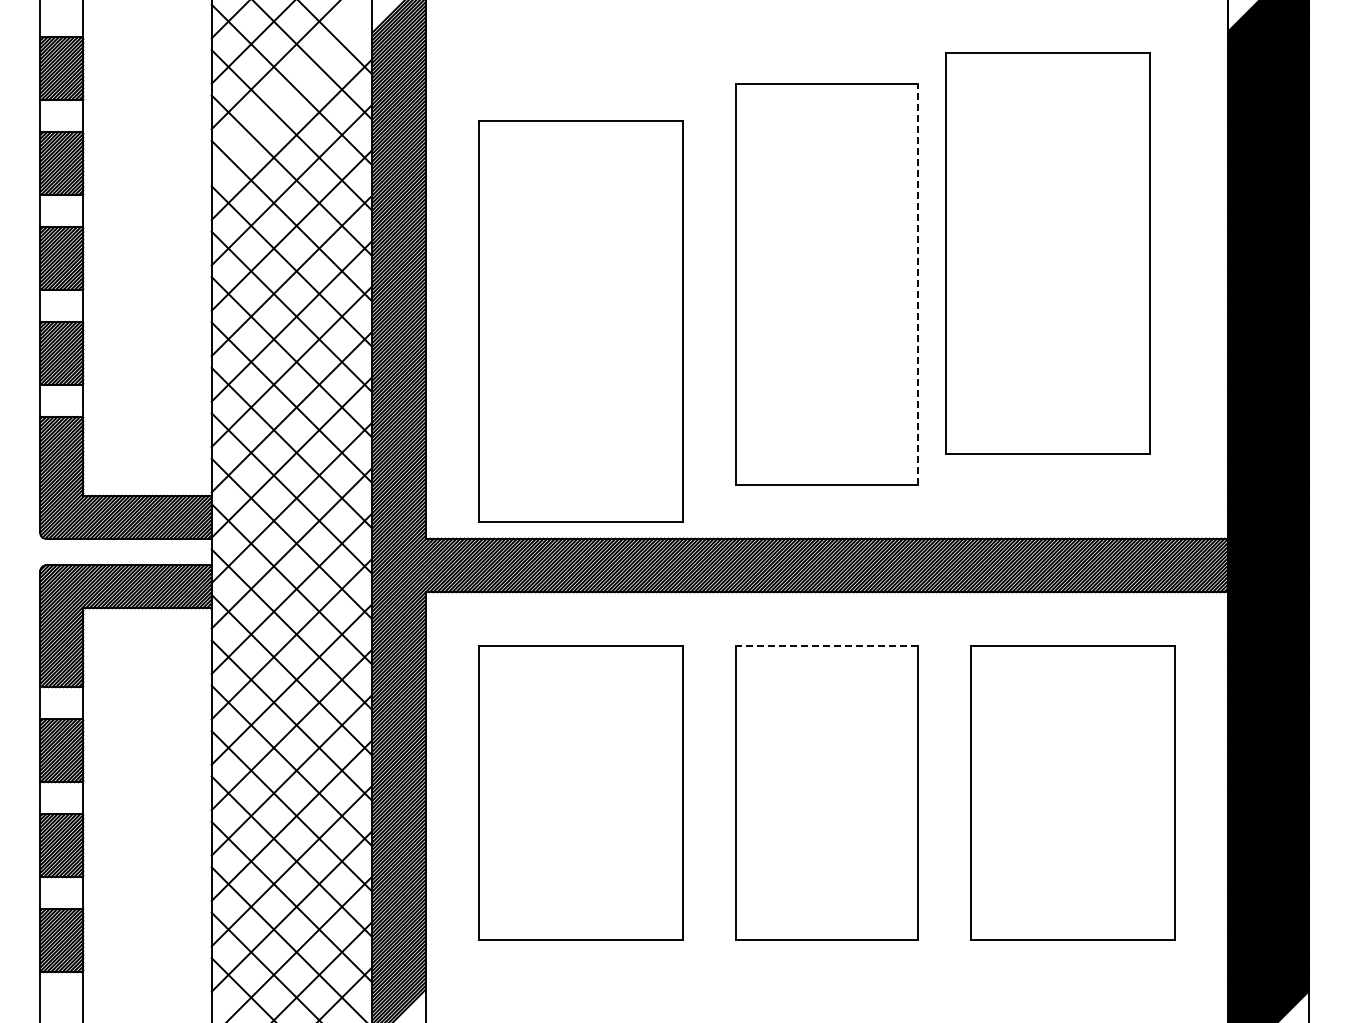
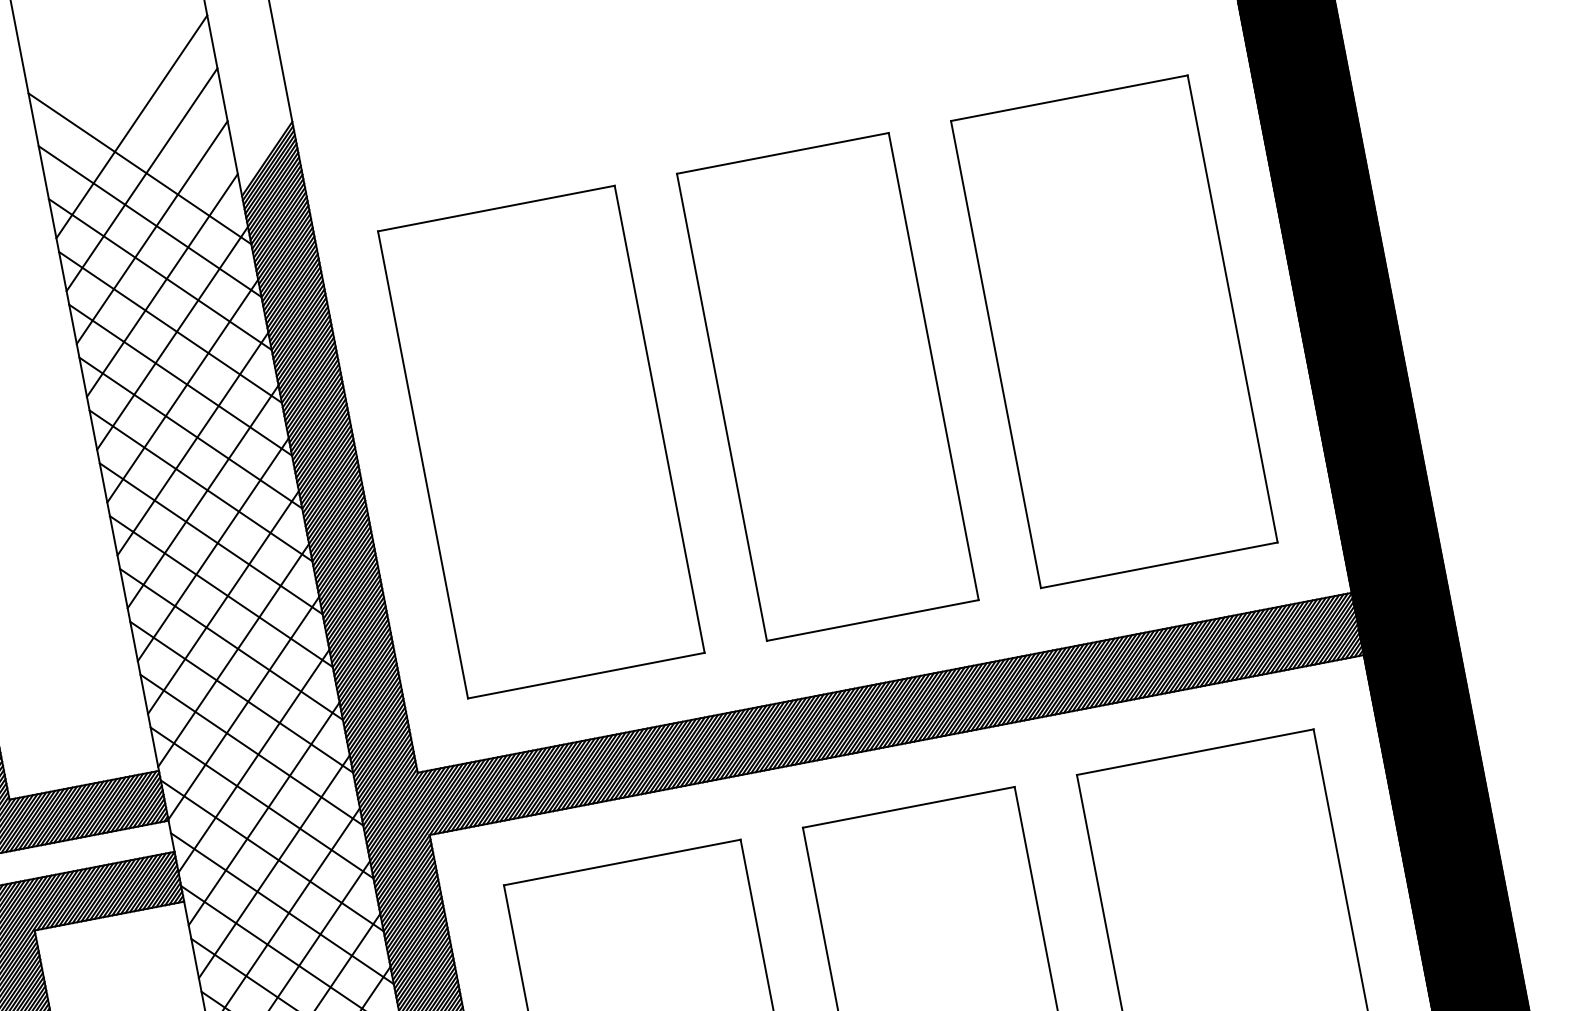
line: (291, 94) -> (161, 285), added
part: (1047, 253) -> (1113, 331), moved
line: (917, 284) -> (933, 366), dashed -> solid
part: (580, 321) -> (540, 442), moved
line: (826, 645) -> (908, 807), dashed -> solid

